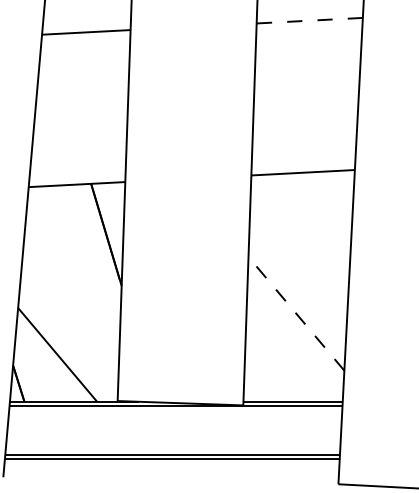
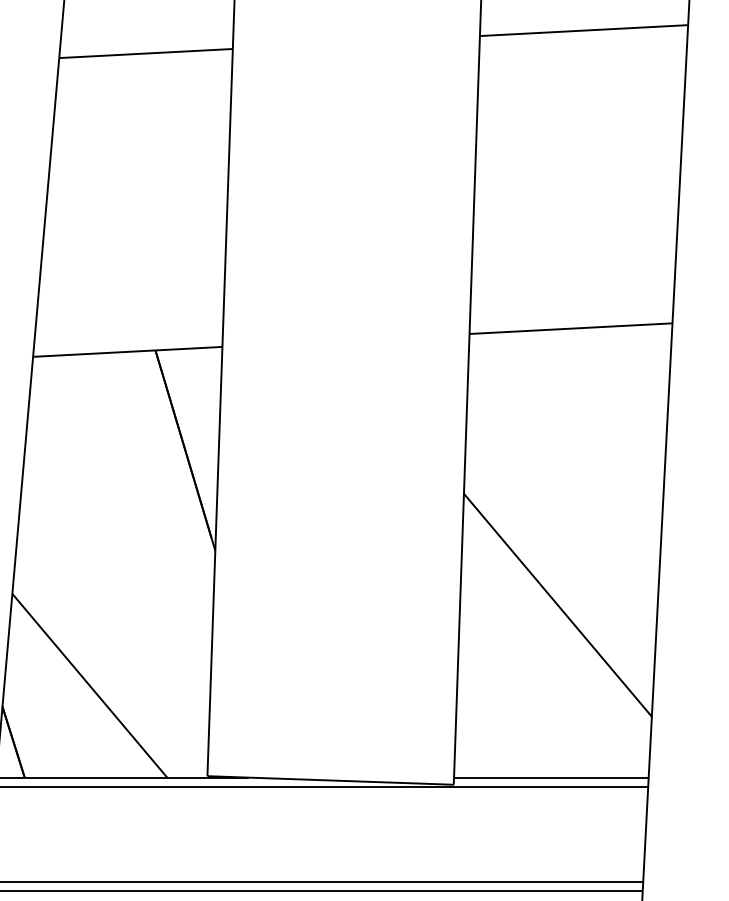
line: (309, 20) -> (583, 30), dashed -> solid
line: (296, 313) -> (558, 604), dashed -> solid

